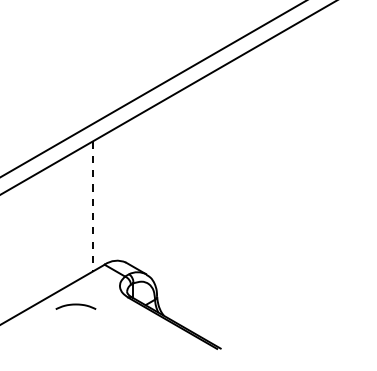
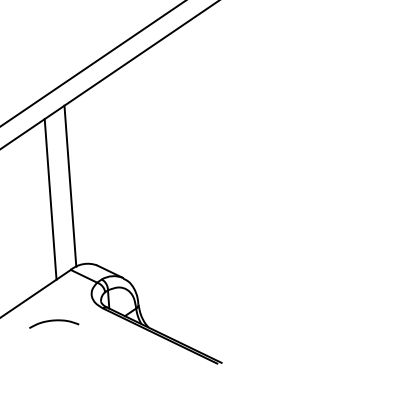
line: (109, 196) -> (70, 185), added
line: (92, 207) -> (50, 200), dashed -> solid
curve: (75, 305) -> (53, 321), moved

